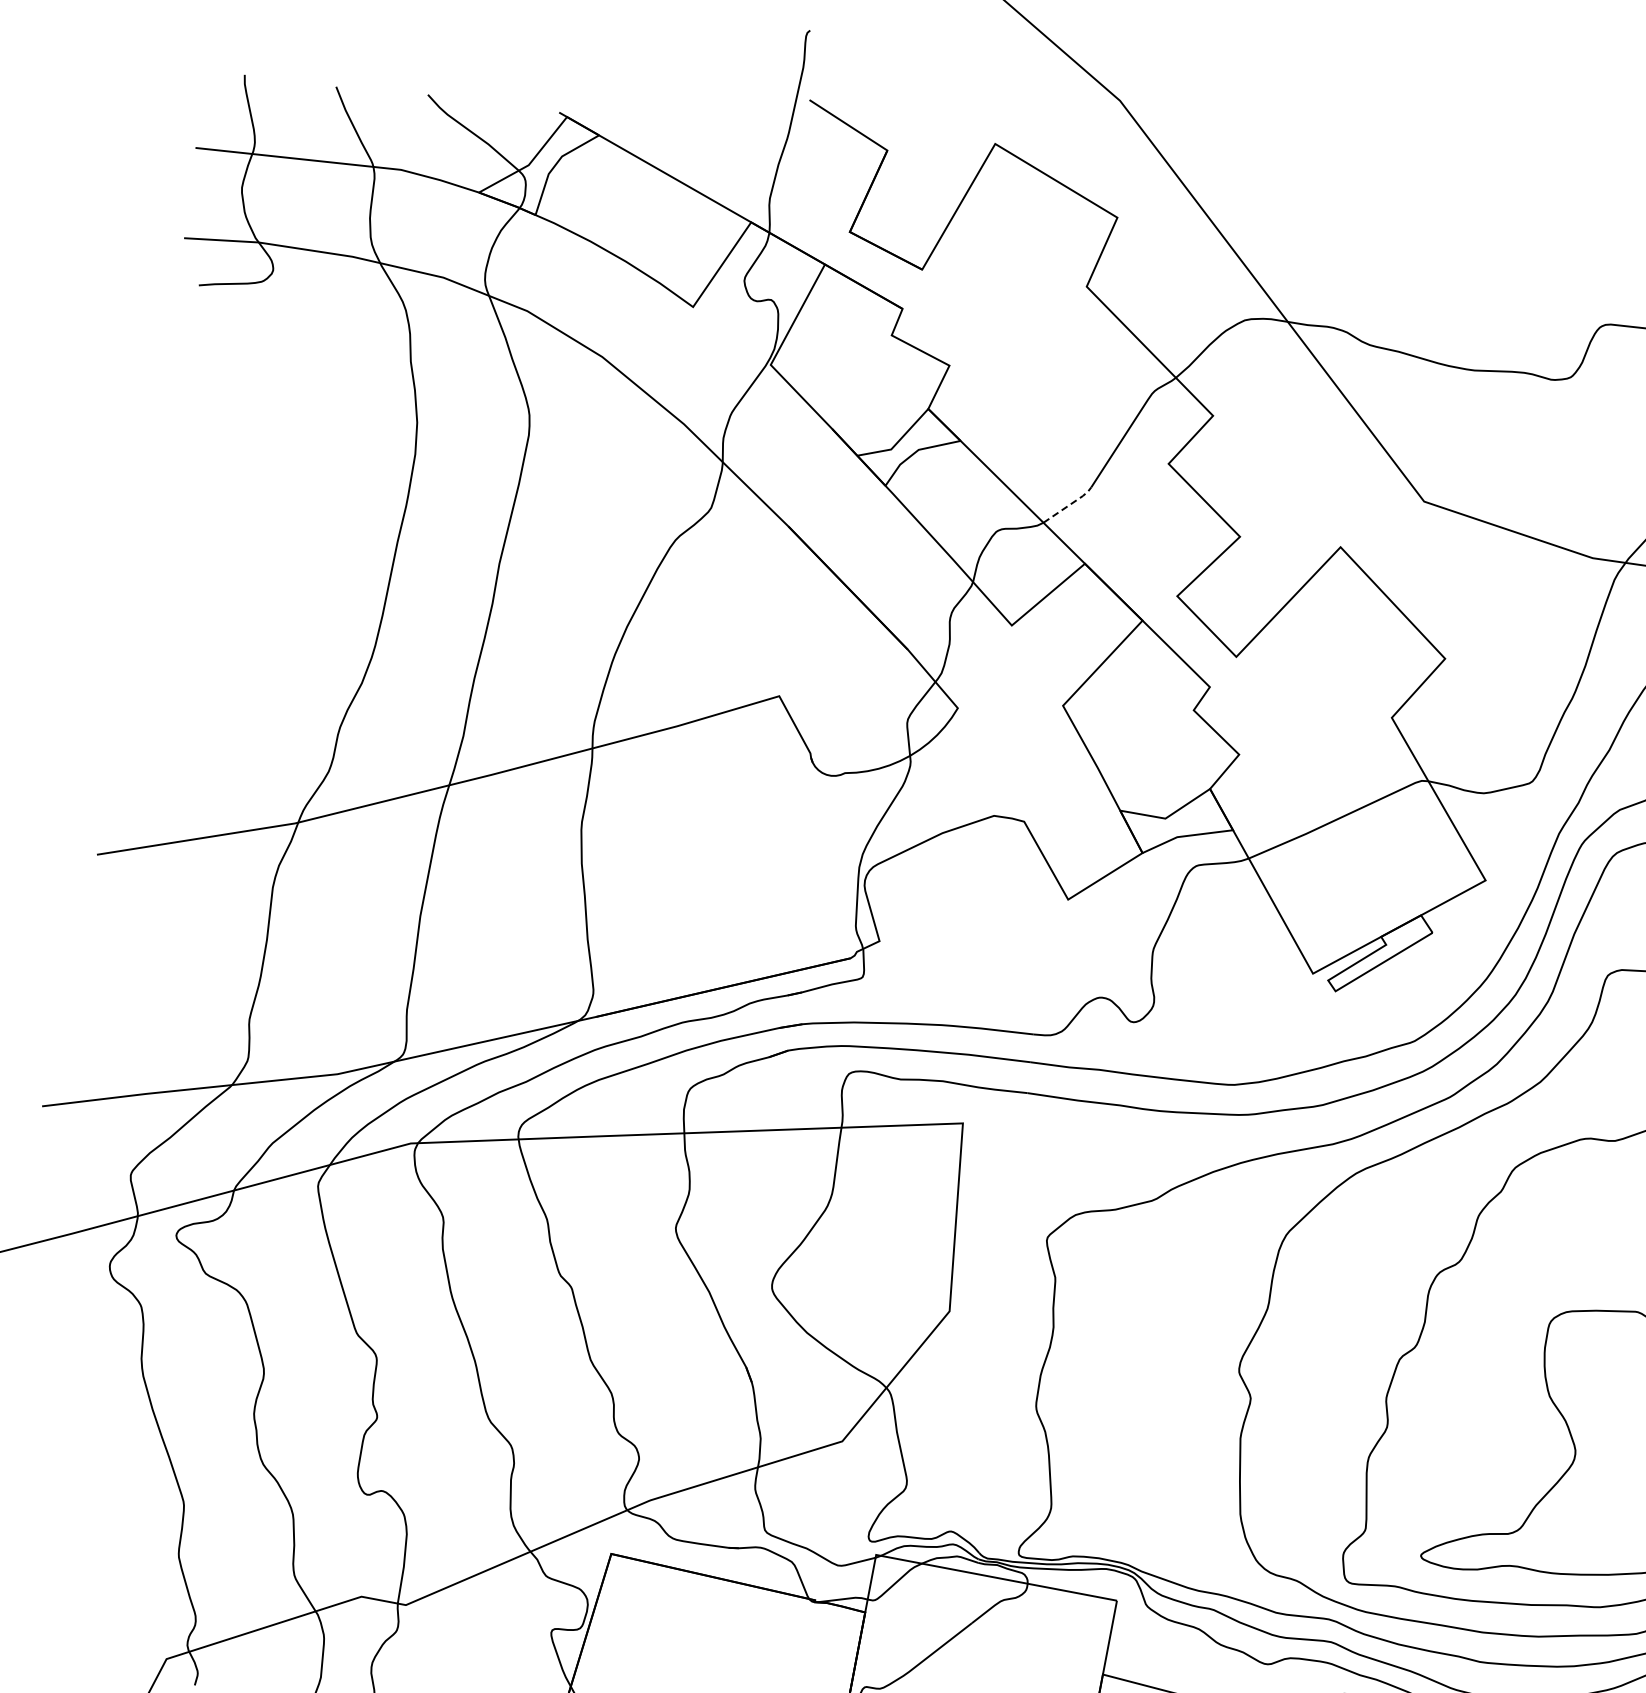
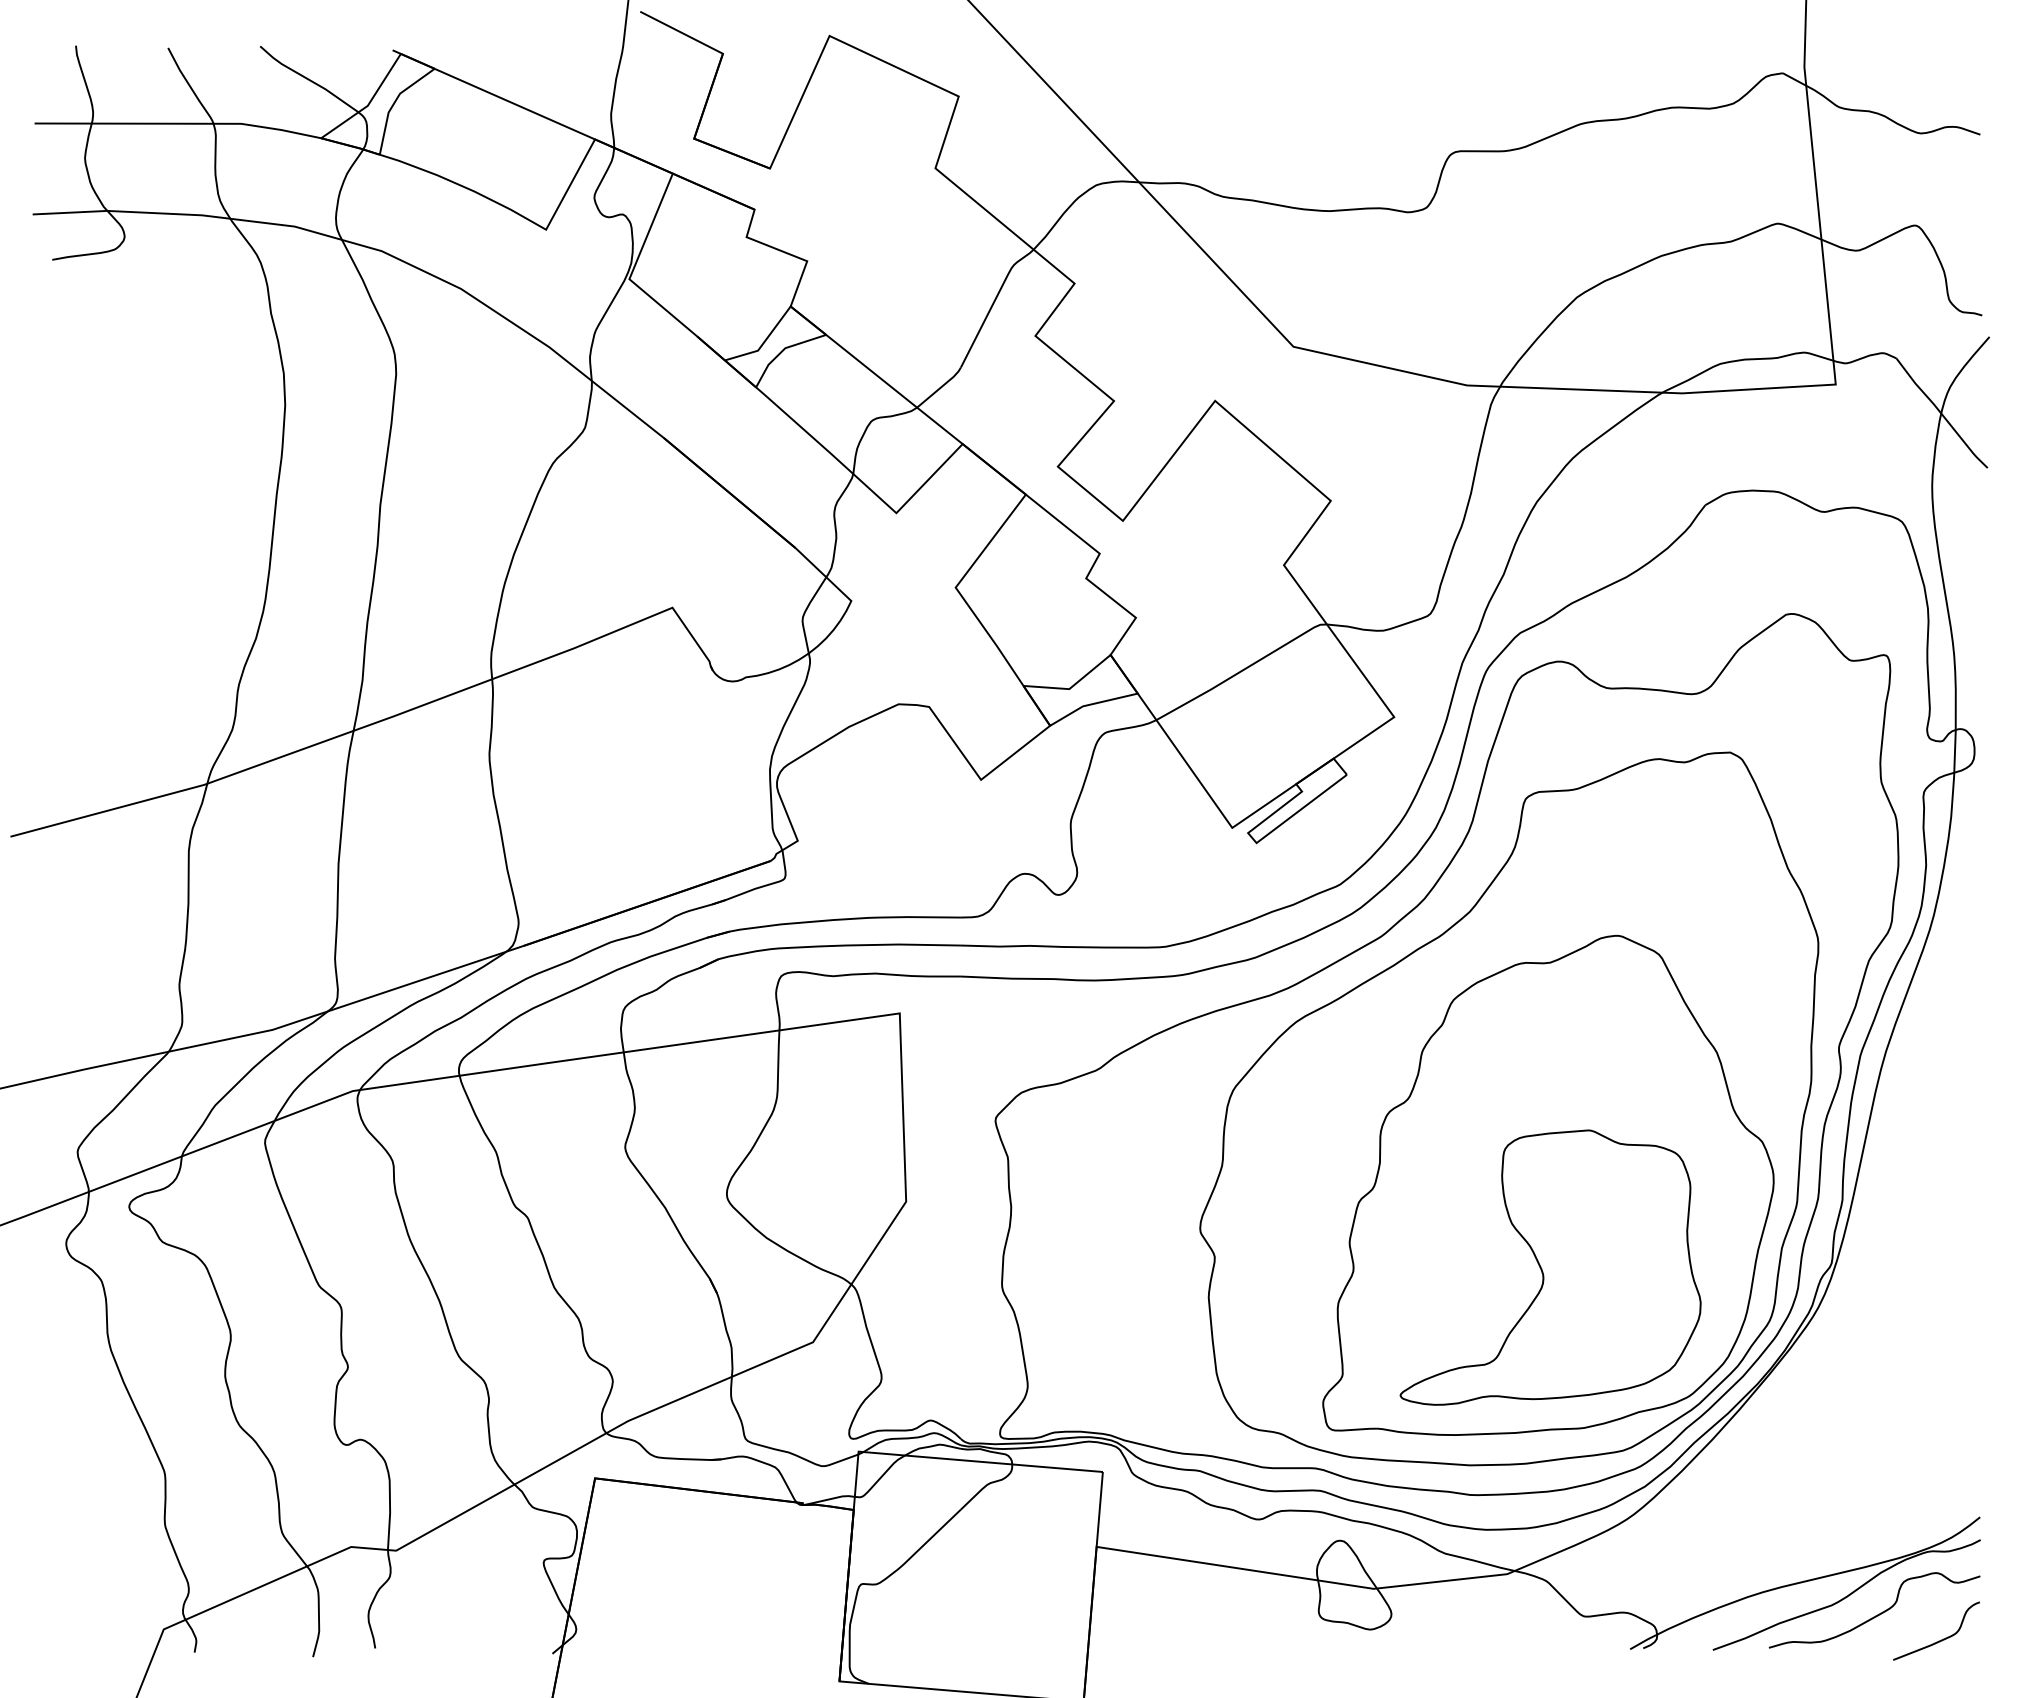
line: (1069, 505) -> (941, 387), dashed -> solid

